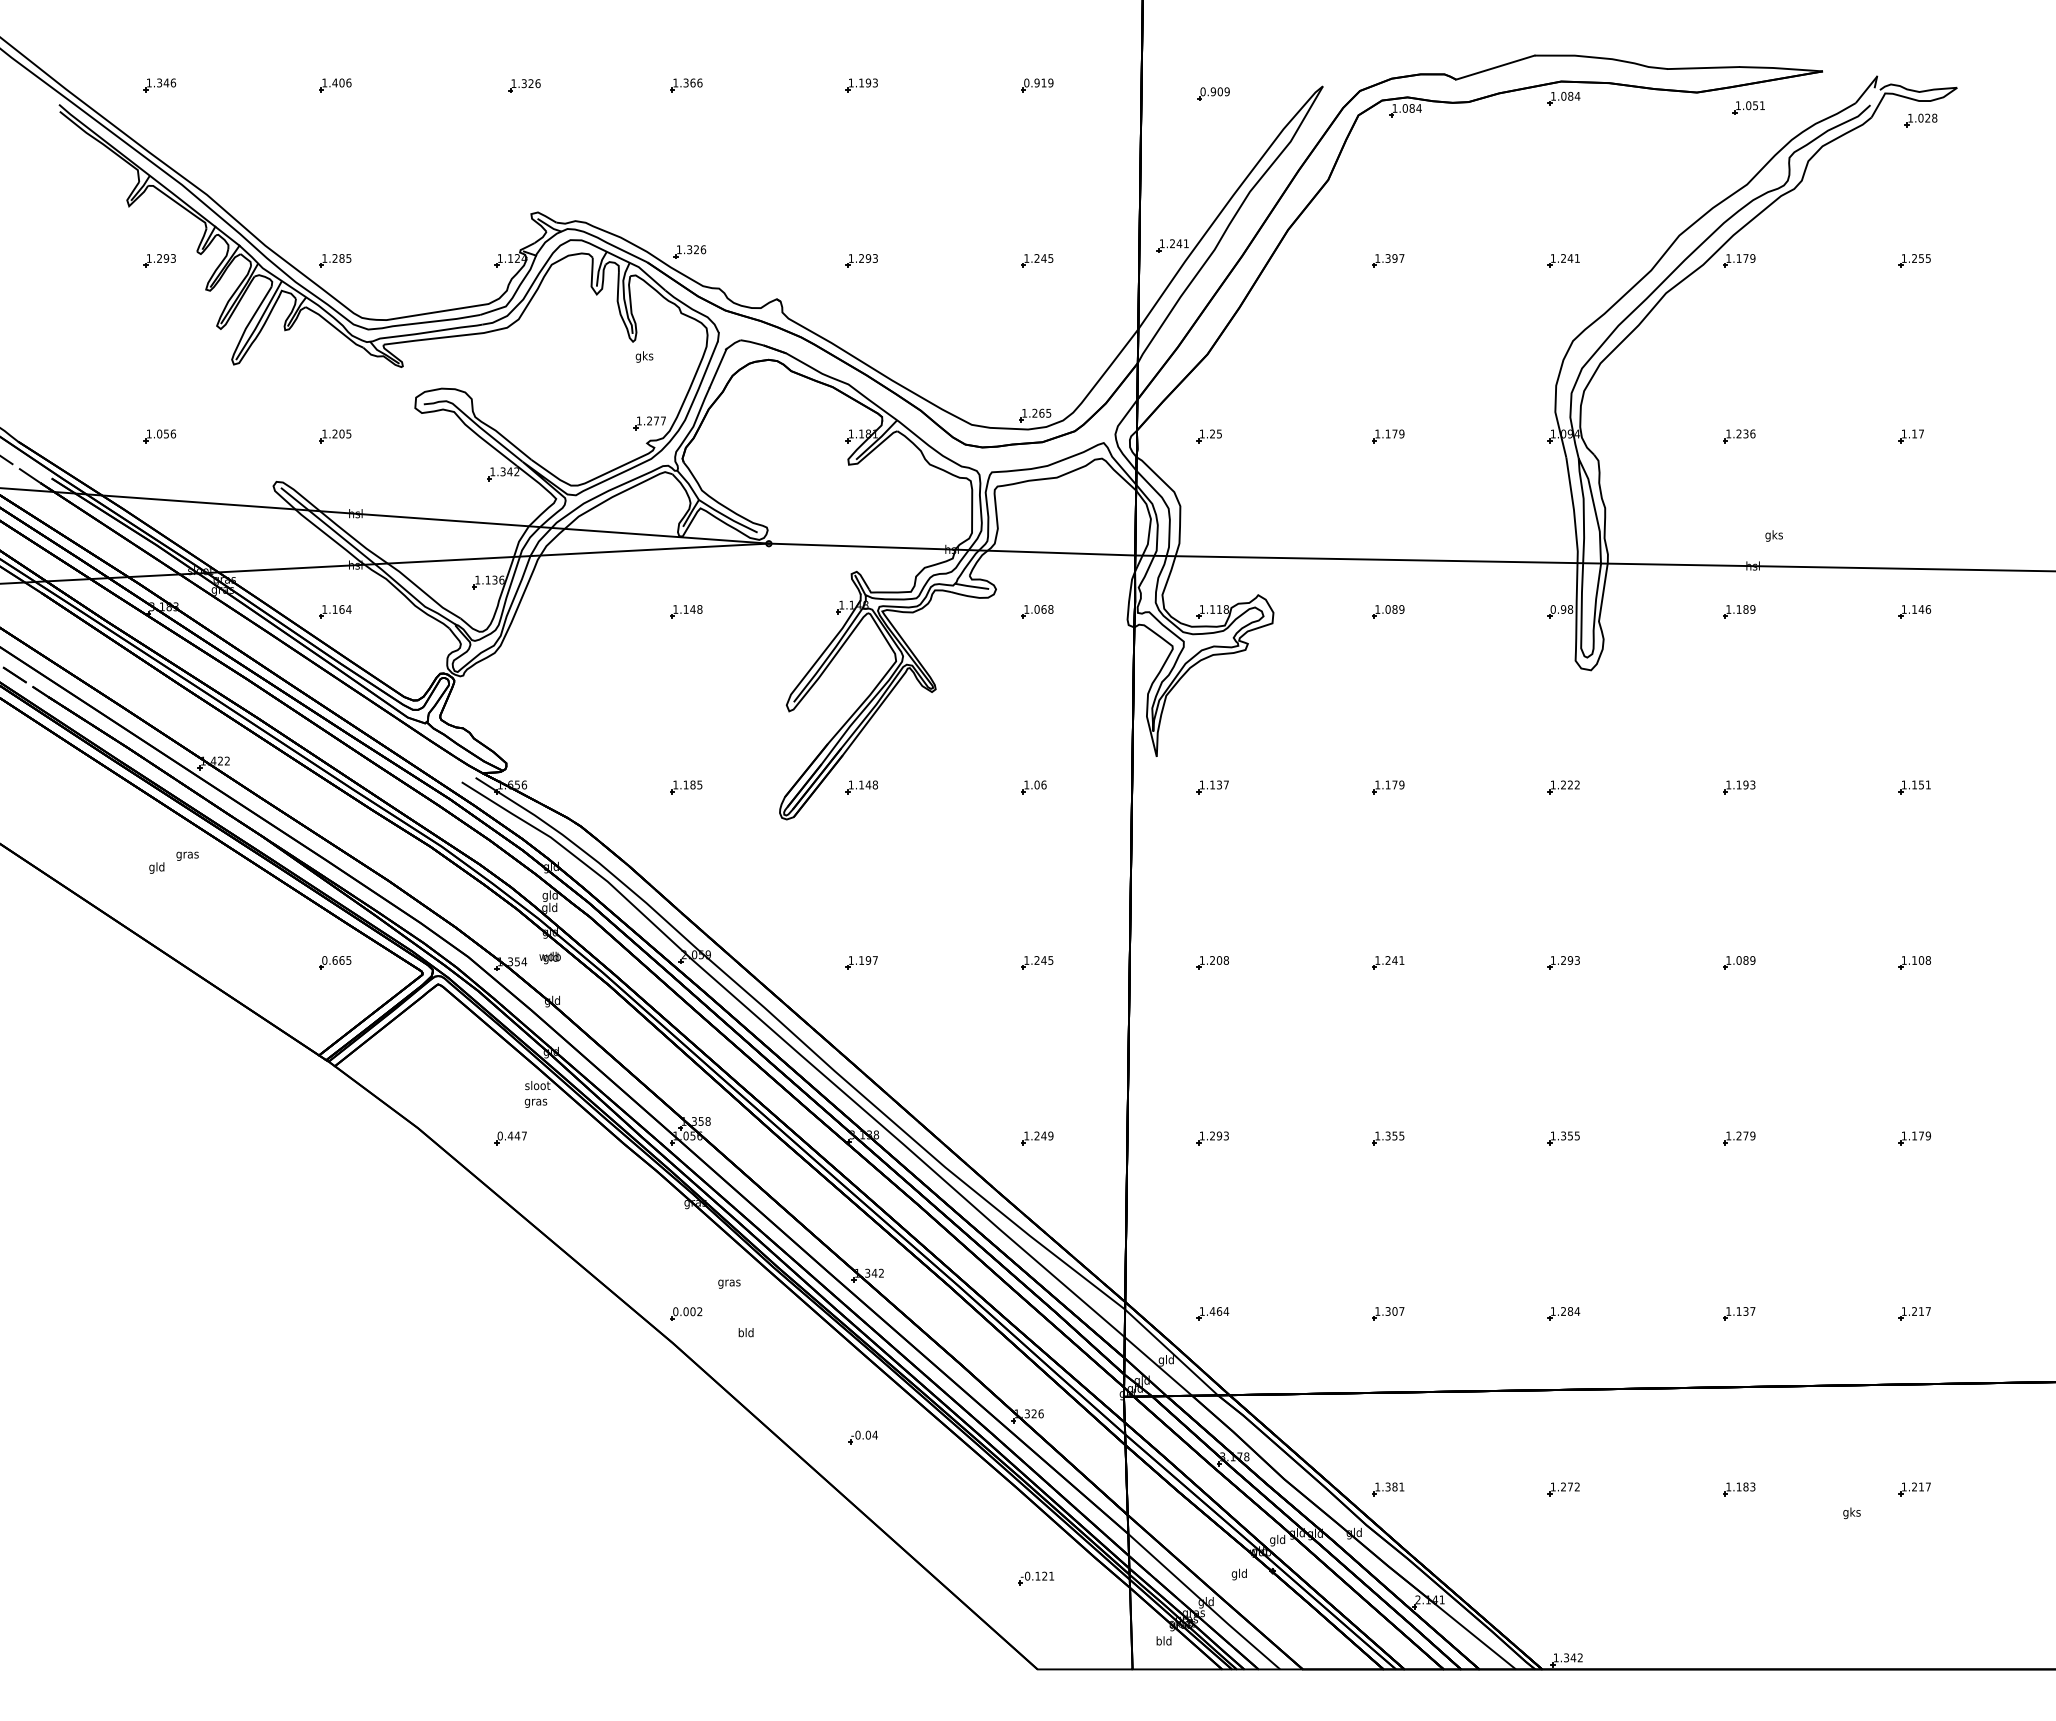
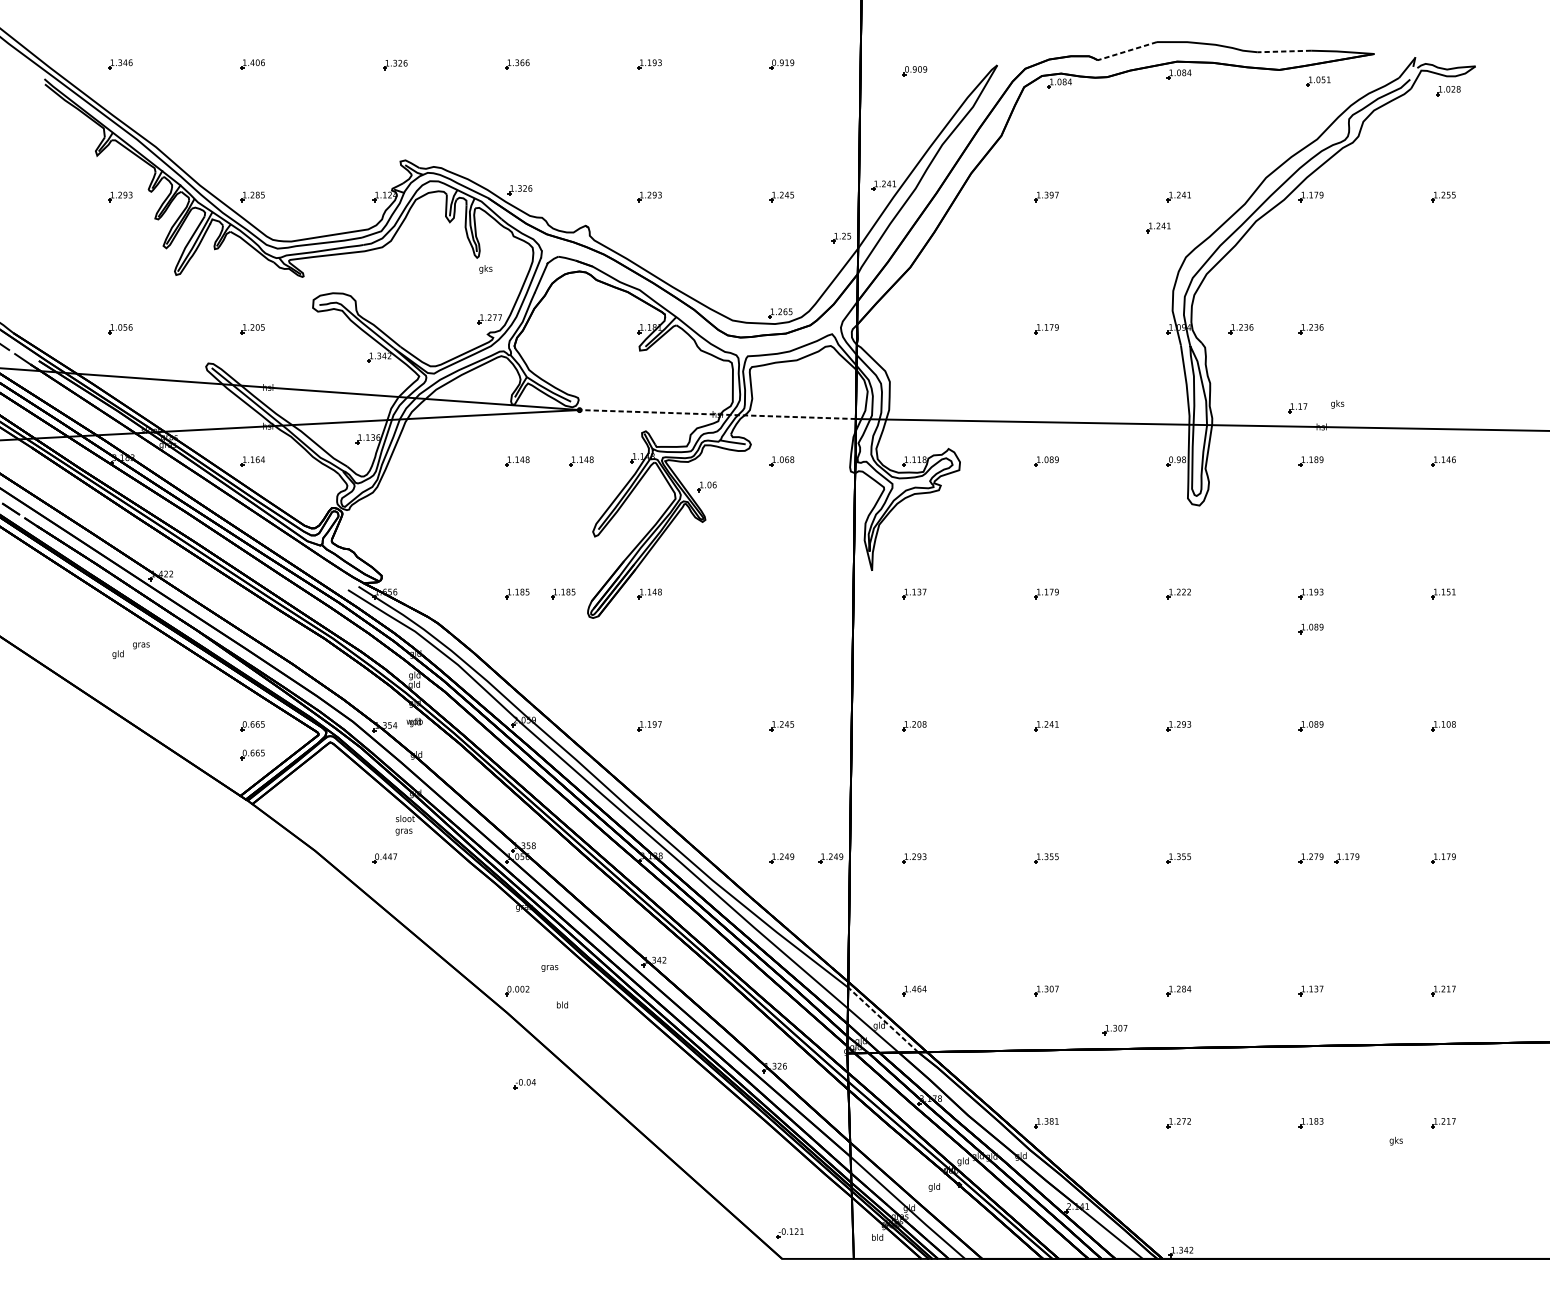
line: (1494, 67) -> (1126, 51), solid -> dashed
line: (1703, 68) -> (1284, 51), solid -> dashed
part: (1536, 301) -> (1158, 227), added
part: (1208, 436) -> (840, 238), moved
part: (1646, 436) -> (1241, 329), added
part: (1910, 436) -> (1297, 408), moved
line: (951, 549) -> (717, 414), solid -> dashed
part: (771, 611) -> (581, 461), added
part: (747, 787) -> (563, 593), added
part: (1033, 787) -> (706, 486), moved
part: (1739, 833) -> (1311, 628), added
part: (335, 1000) -> (252, 754), added
part: (1102, 1138) -> (831, 858), added
part: (1786, 1138) -> (1346, 858), added
line: (1171, 1352) -> (883, 1019), solid -> dashed
part: (1479, 1365) -> (1115, 1029), added
part: (862, 1437) -> (524, 1084), moved
part: (1035, 1578) -> (789, 1233), moved

